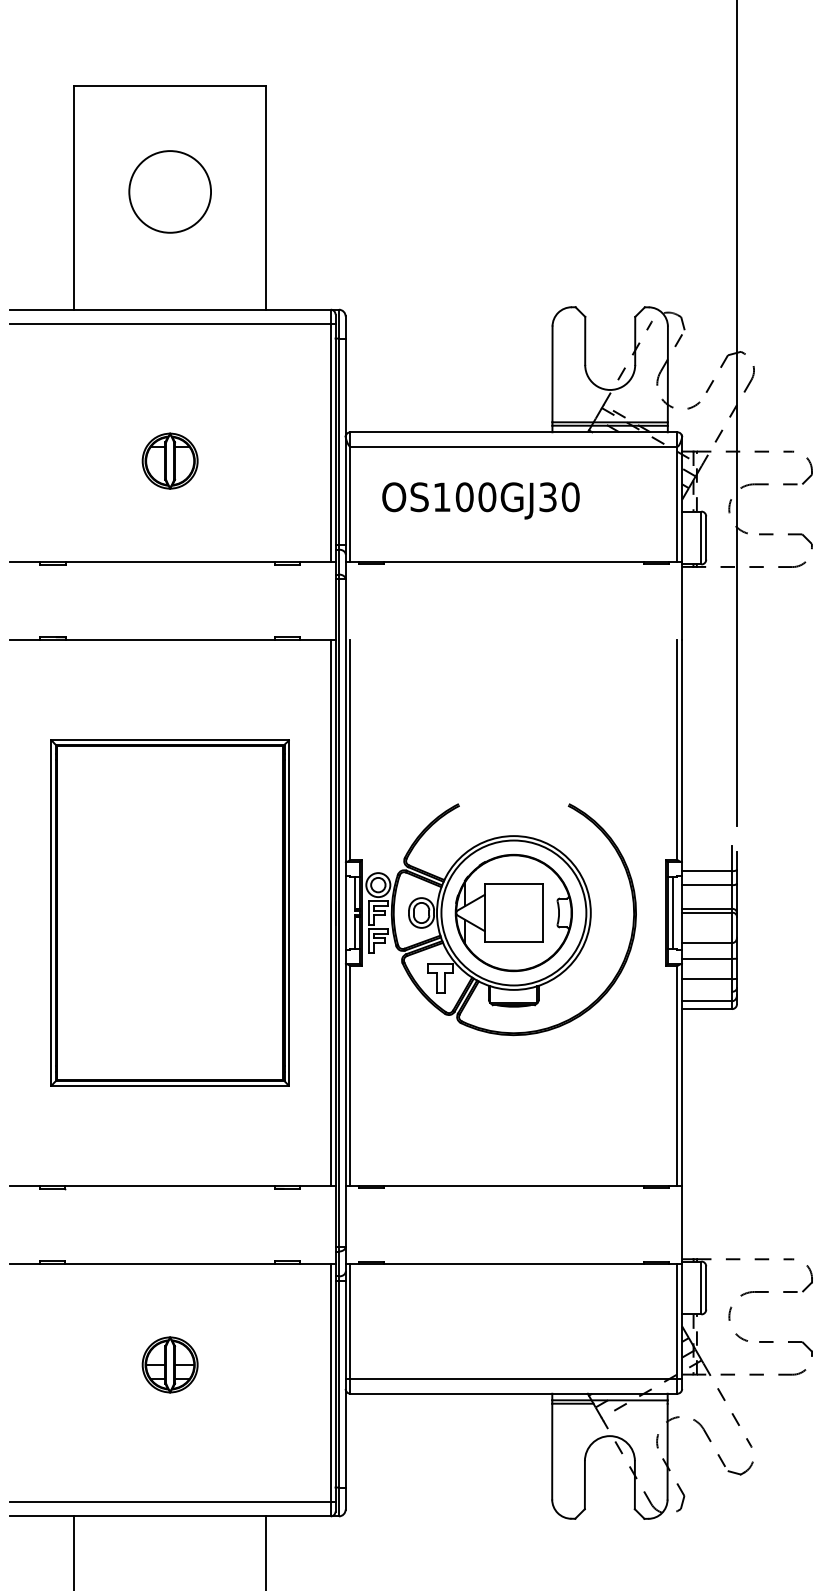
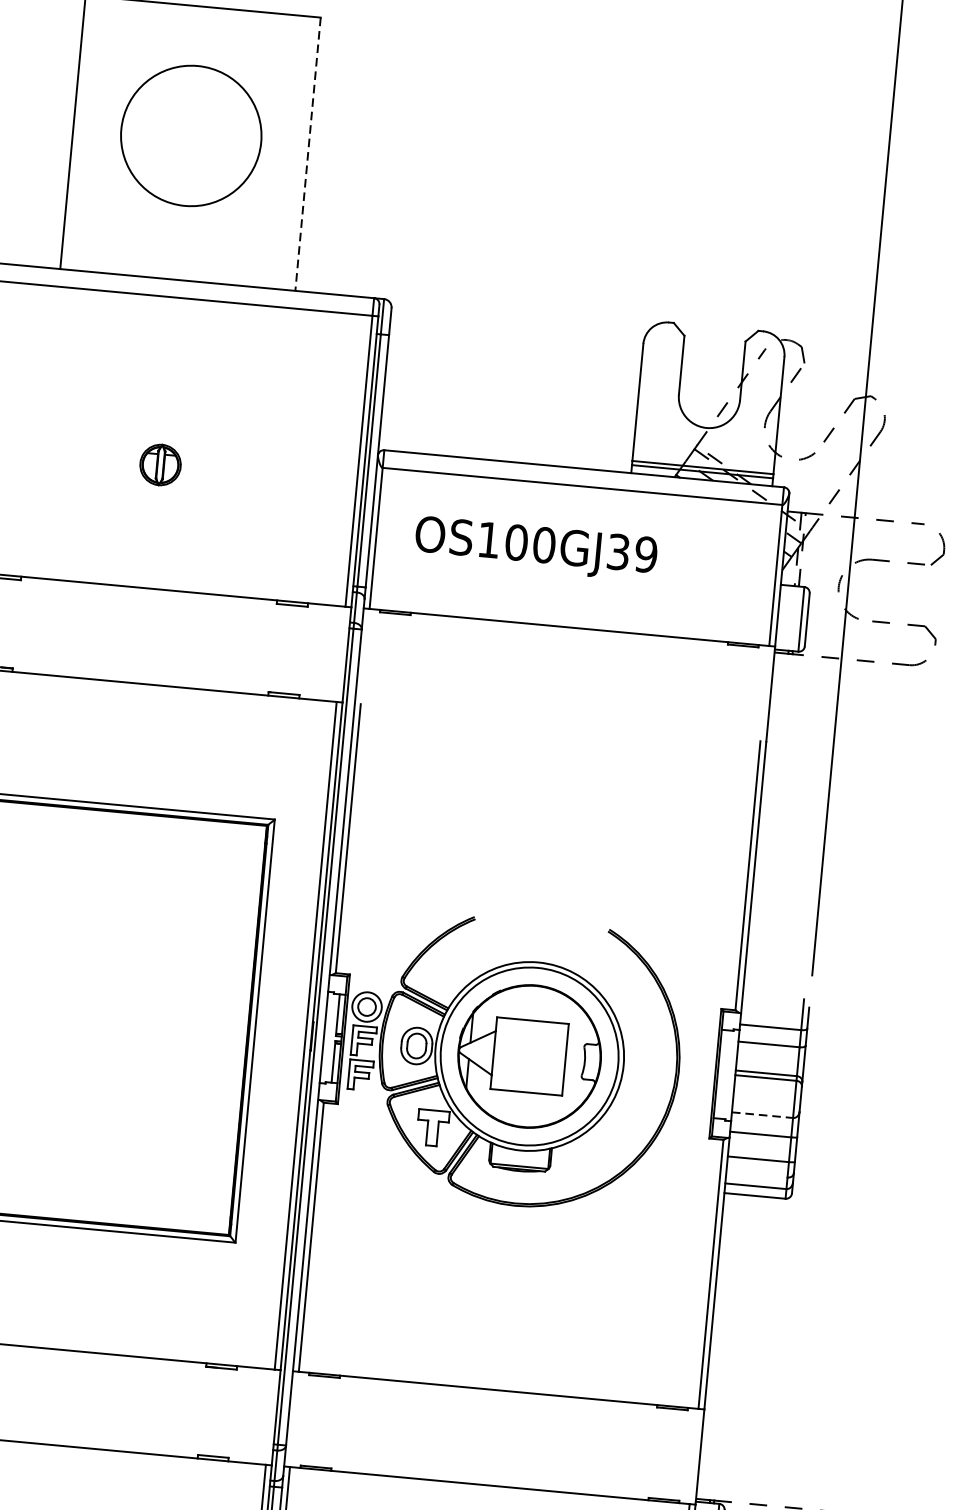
circle: (169, 191) -> (190, 135), size x1.4
line: (266, 197) -> (308, 153), solid -> dashed
part: (169, 460) -> (159, 464), size x0.6
text: (570, 497) -> (645, 554), OS100GJ30 -> OS100GJ39
line: (672, 912) -> (723, 1073), removed
line: (707, 943) -> (762, 1115), solid -> dashed

